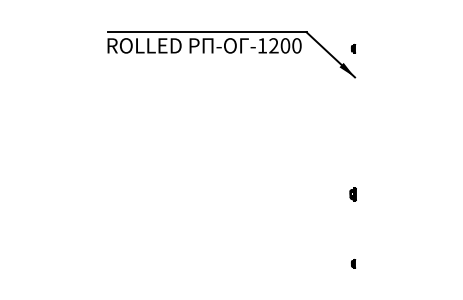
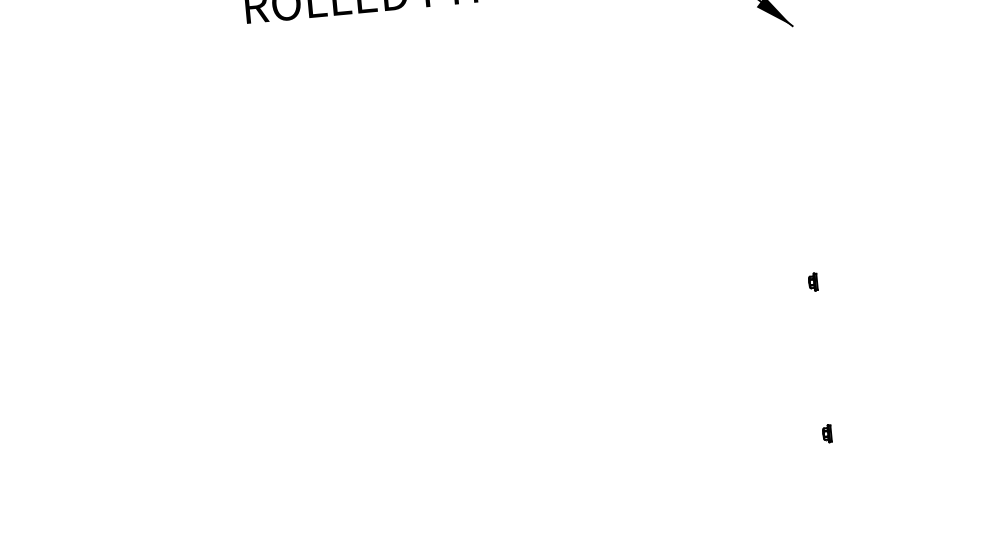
part: (353, 194) -> (812, 282), size x0.62

